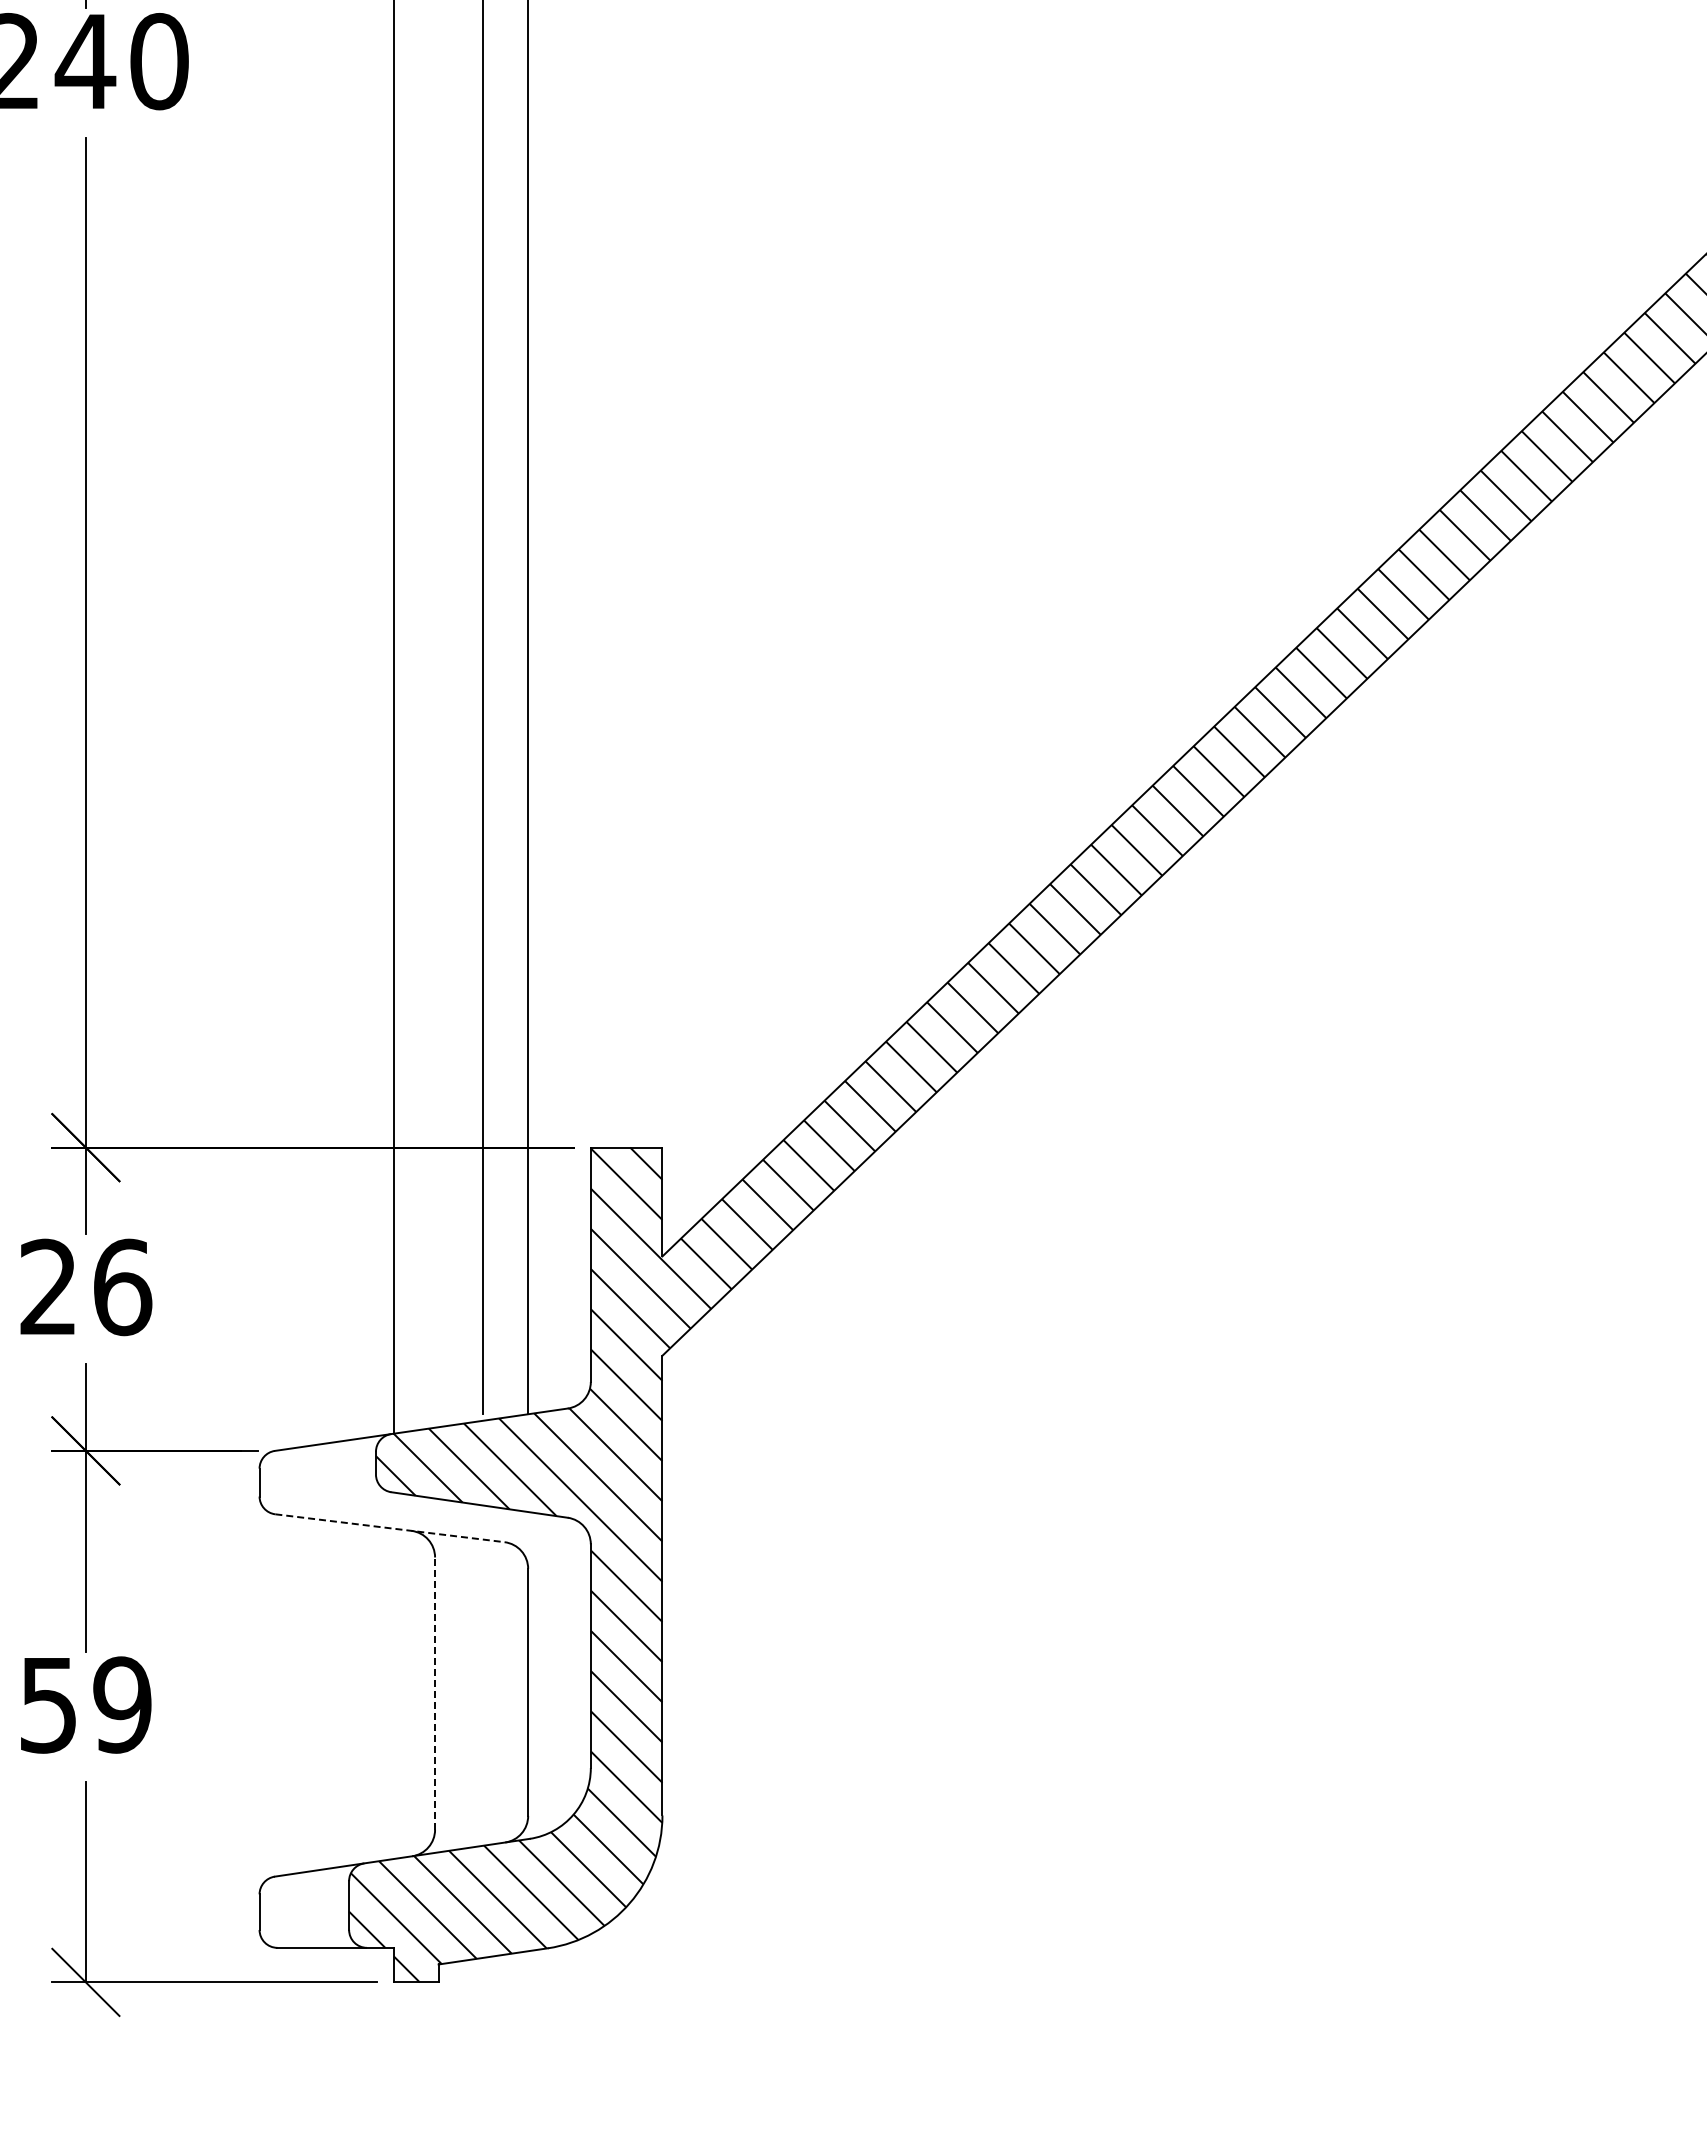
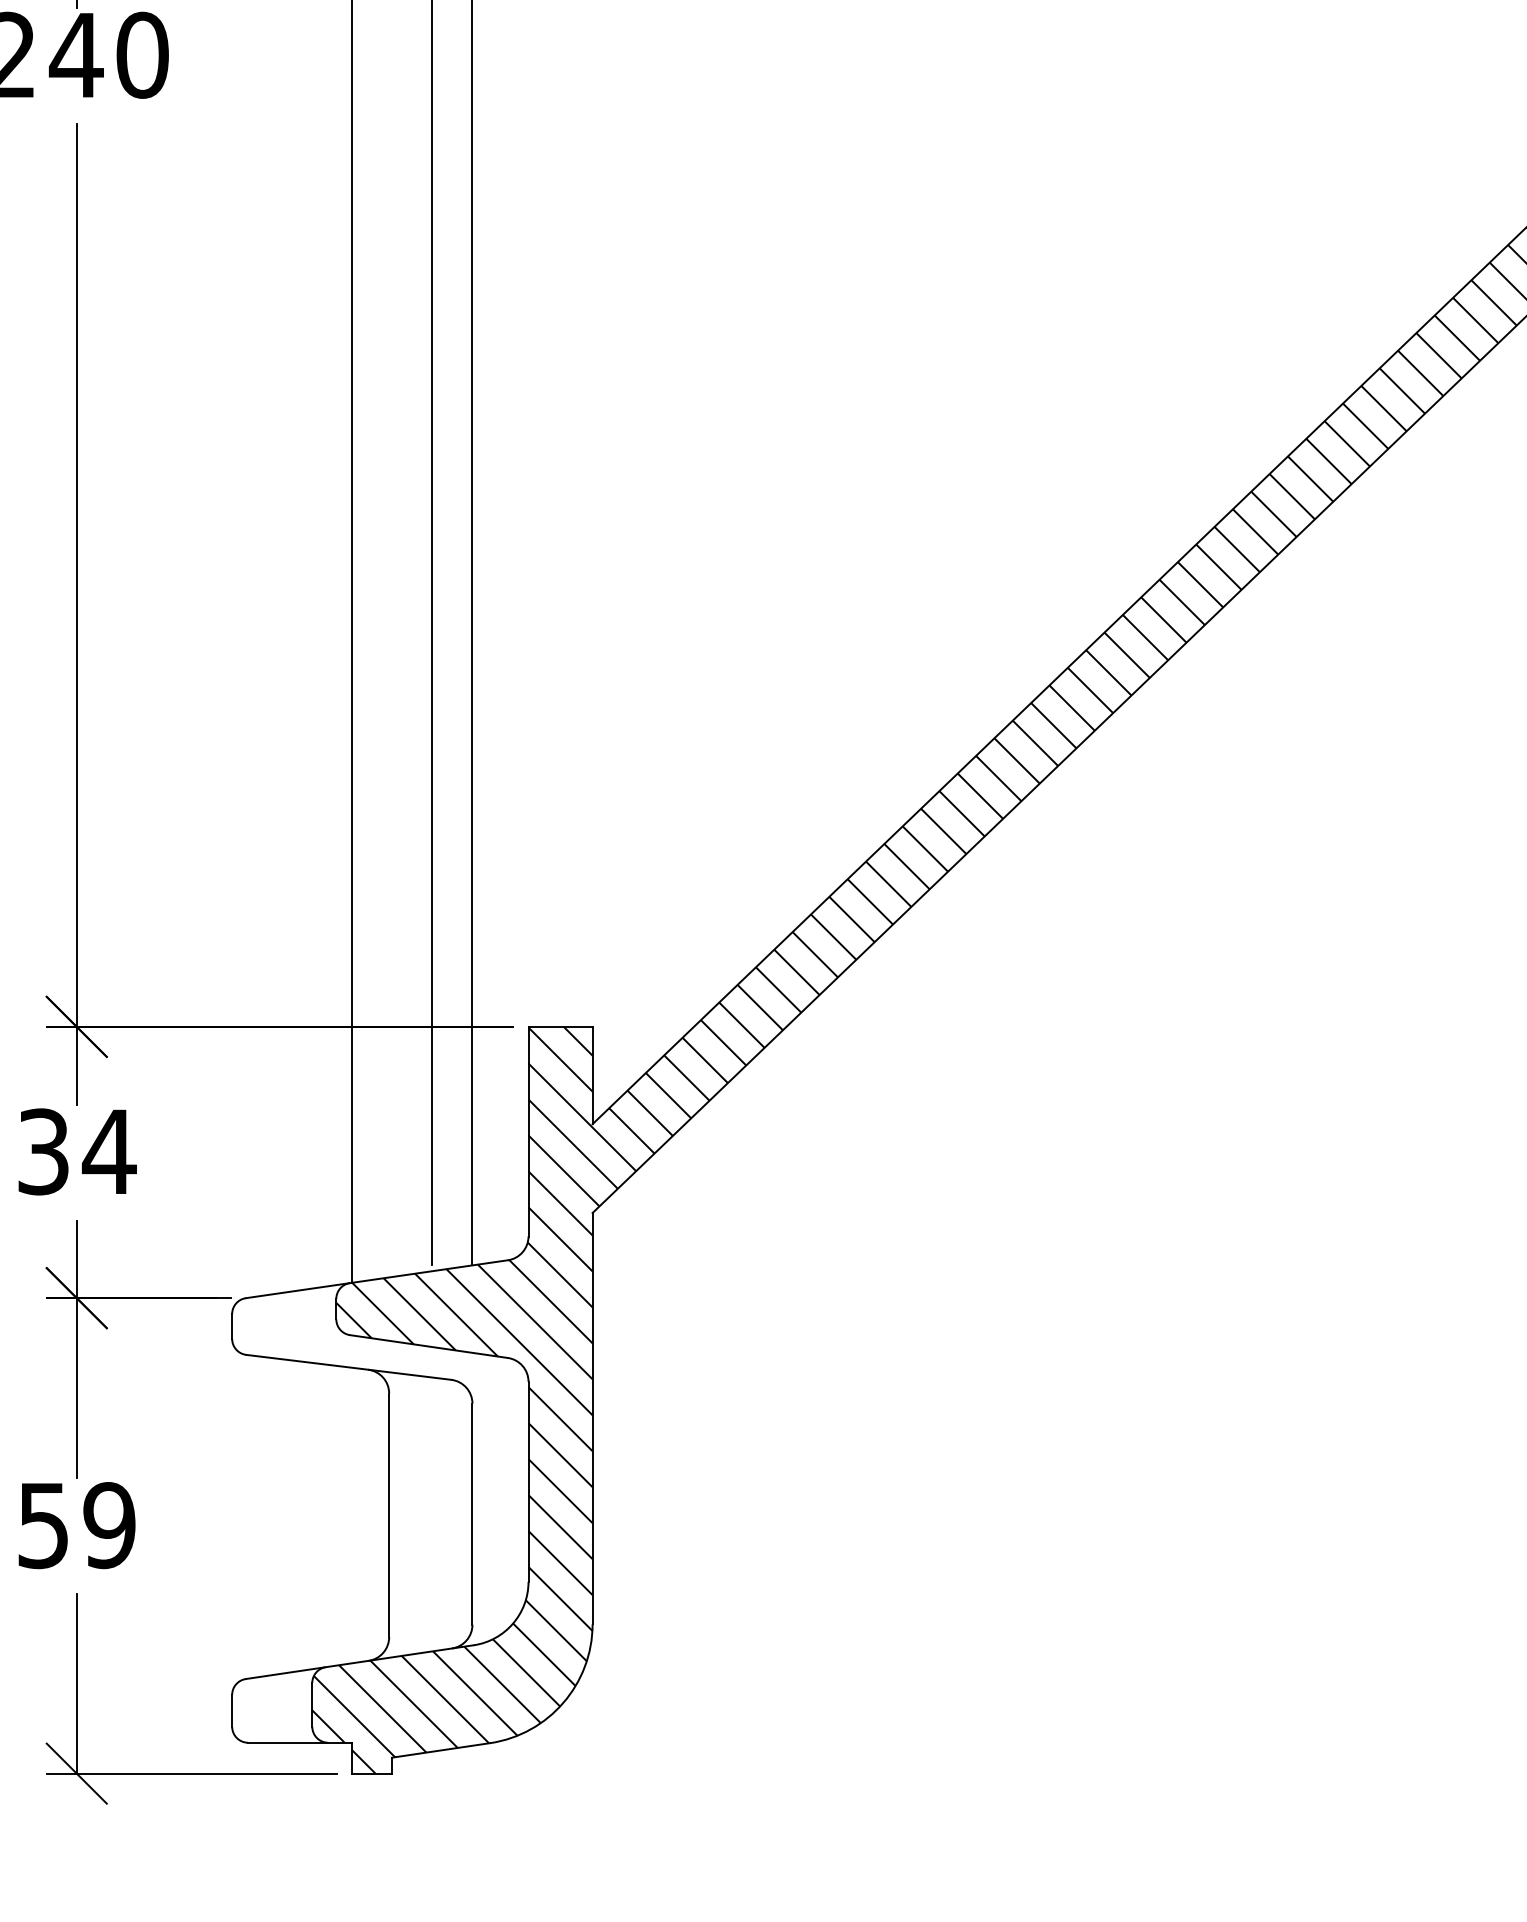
text: (86, 1287) -> (77, 1151), 26 -> 34
line: (390, 1528) -> (349, 1367), dashed -> solid
line: (435, 1693) -> (389, 1515), dashed -> solid

